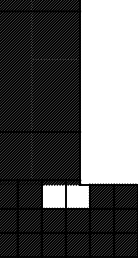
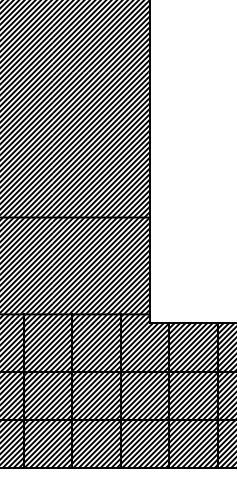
hatch: (65, 196) -> (120, 347), added

